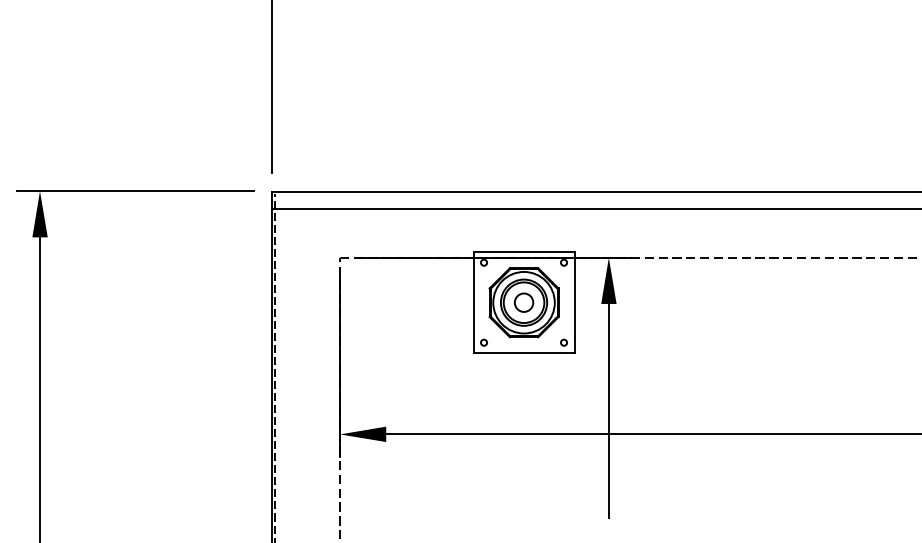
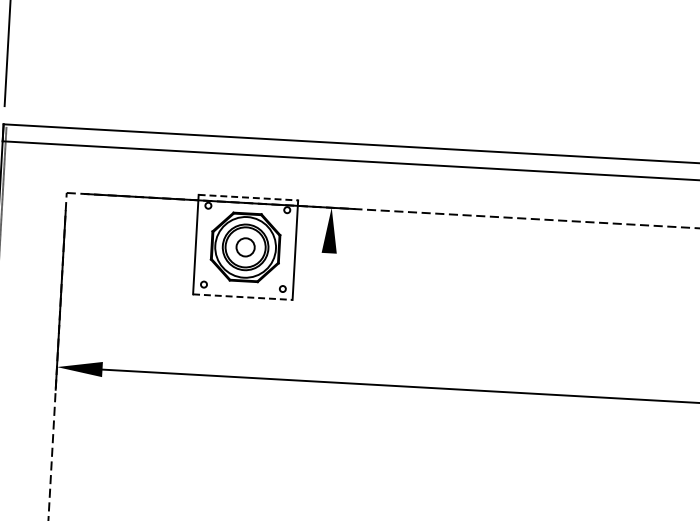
line: (524, 252) -> (248, 197), solid -> dashed
line: (524, 353) -> (243, 297), solid -> dashed
line: (608, 410) -> (322, 358), removed

